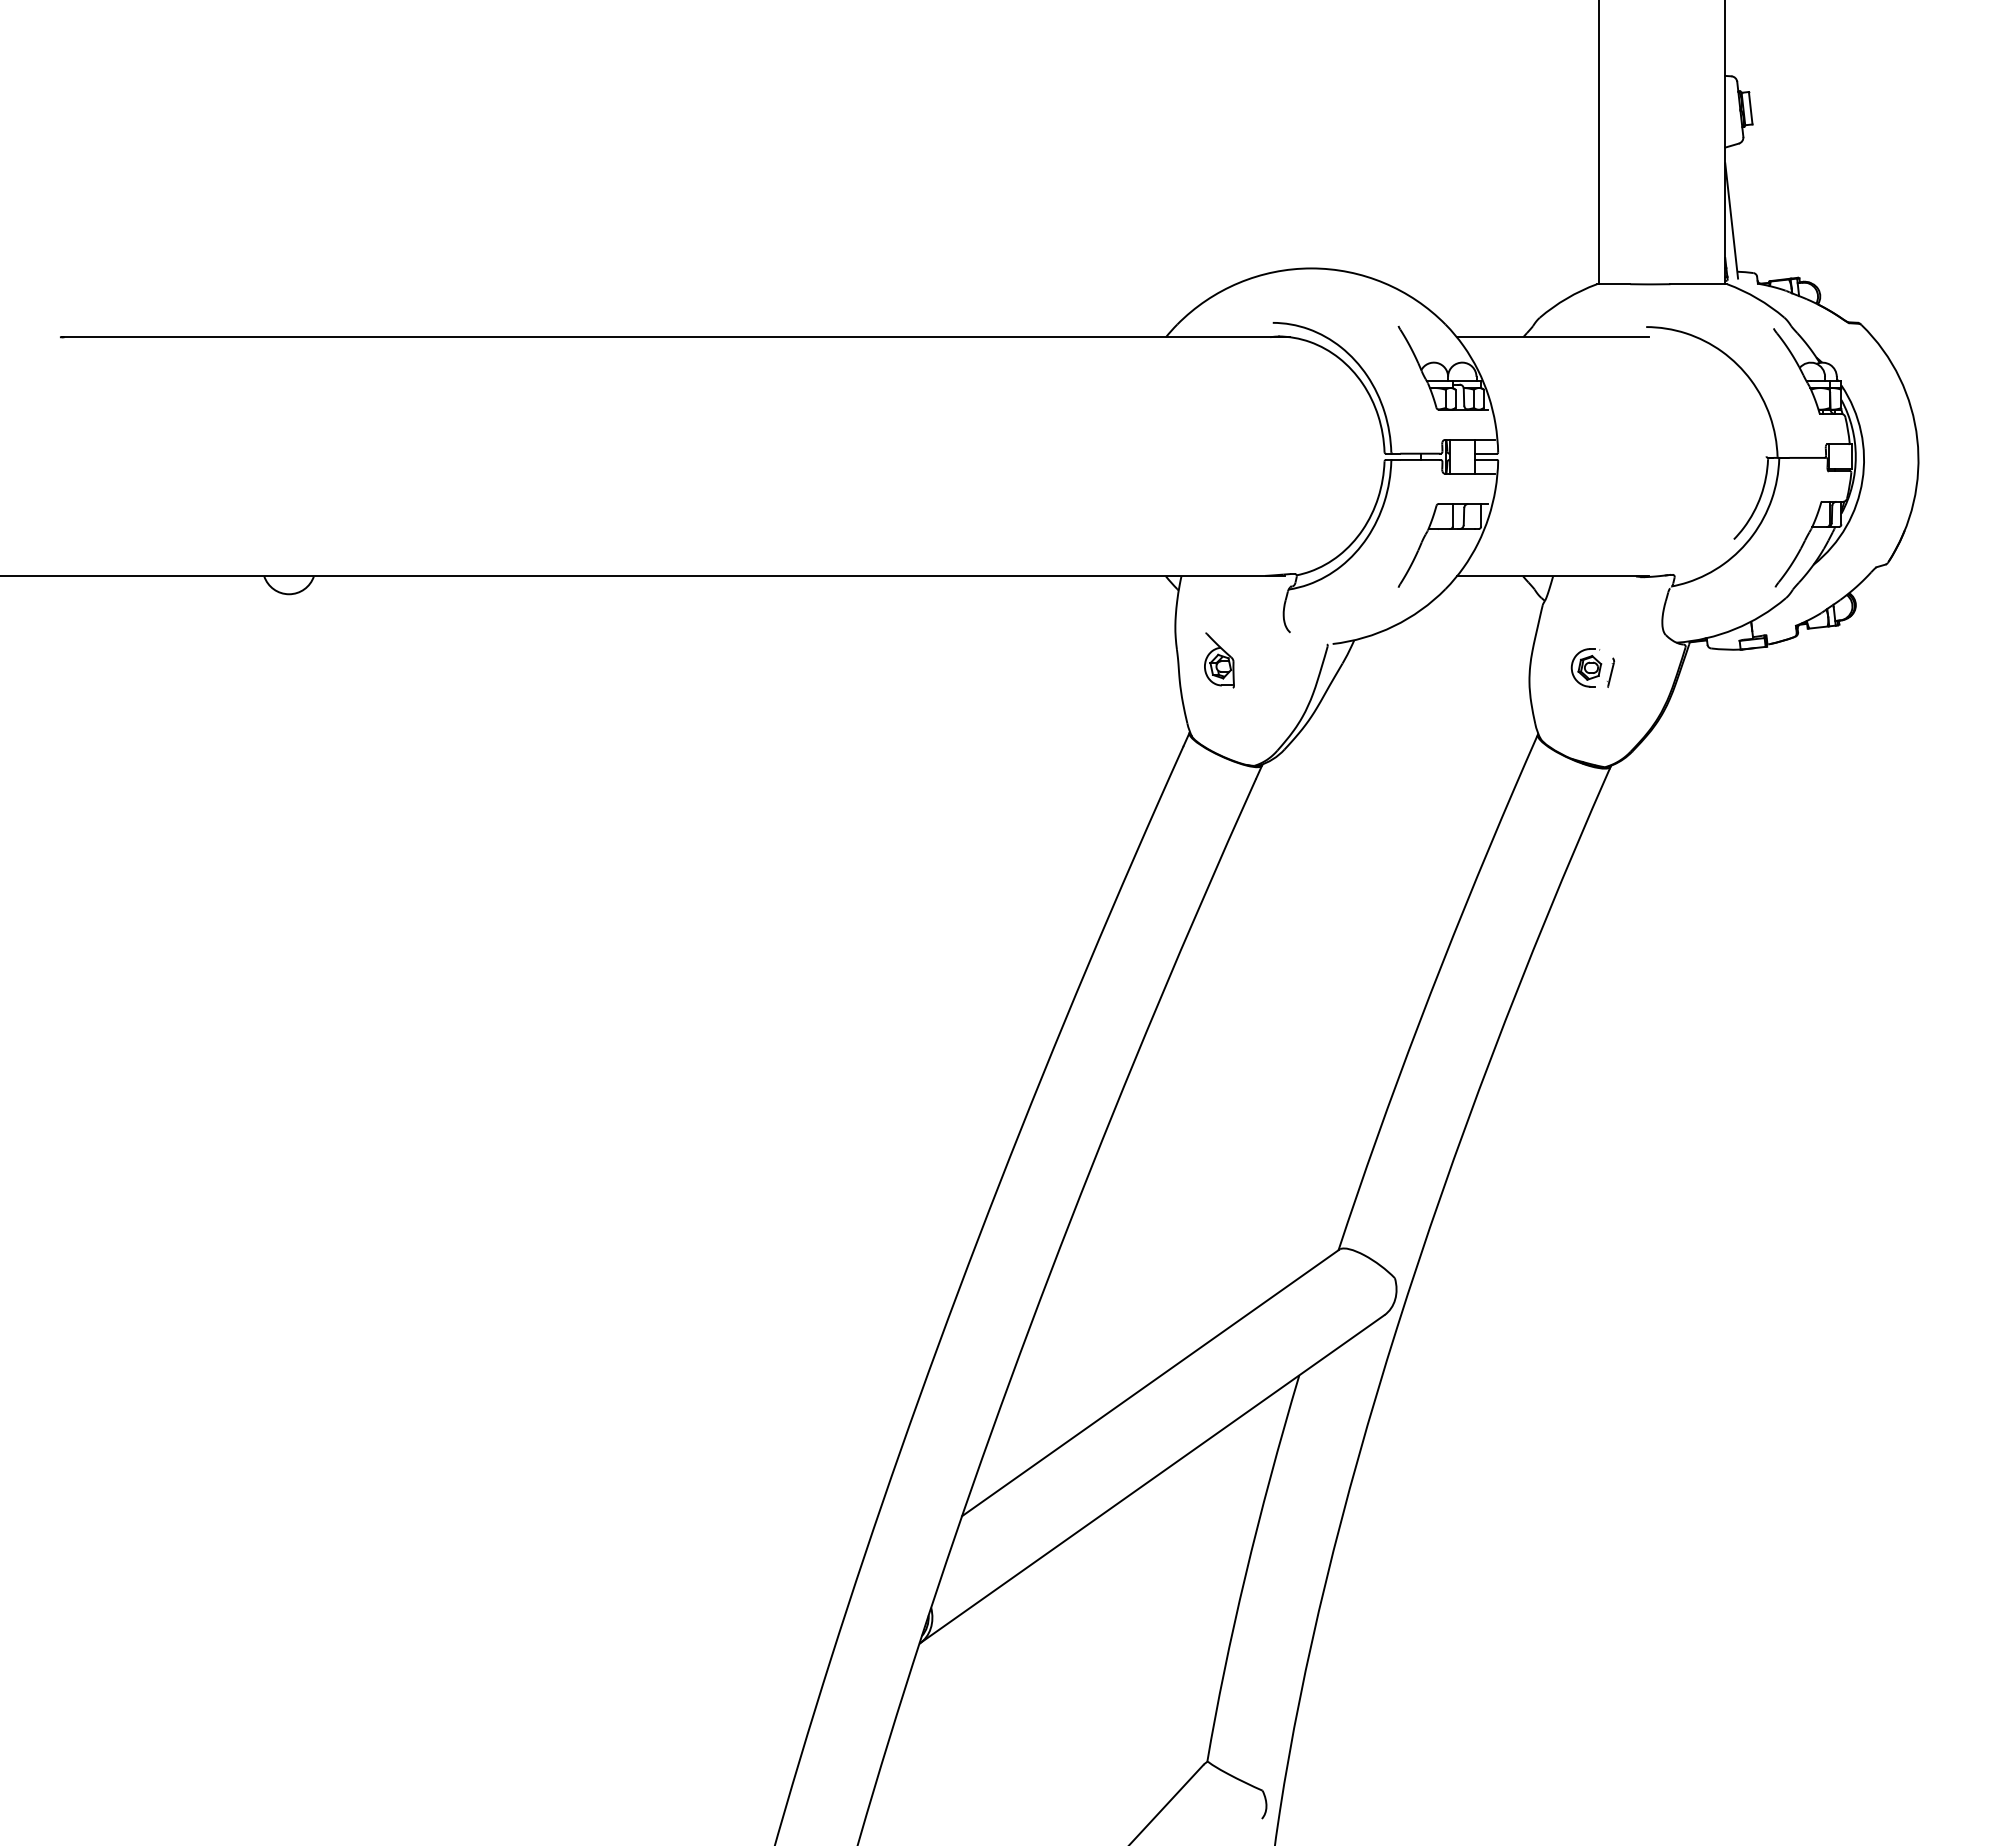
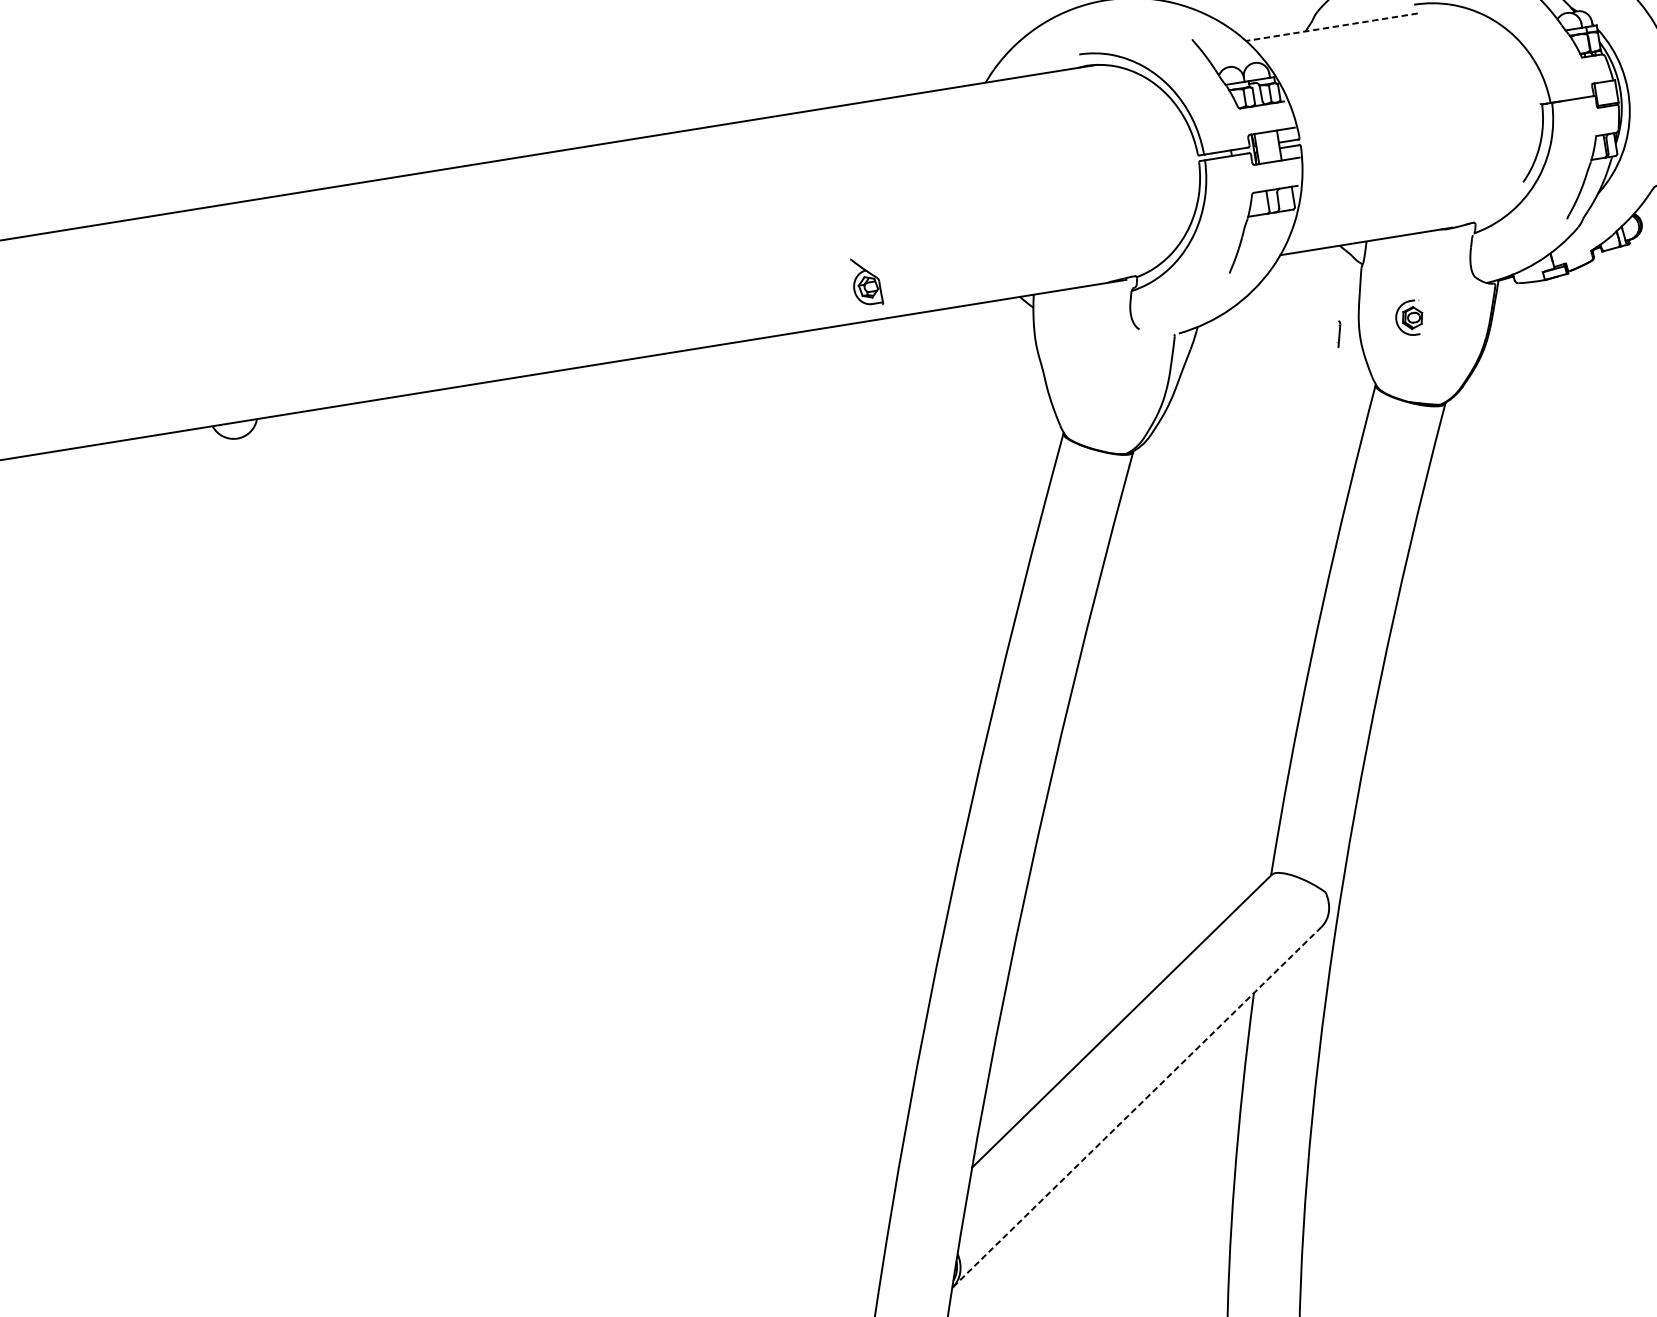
line: (1552, 337) -> (1331, 27), solid -> dashed
part: (1219, 660) -> (866, 282), moved
part: (1611, 672) -> (1339, 333), moved
line: (1151, 1479) -> (1136, 1107), solid -> dashed

